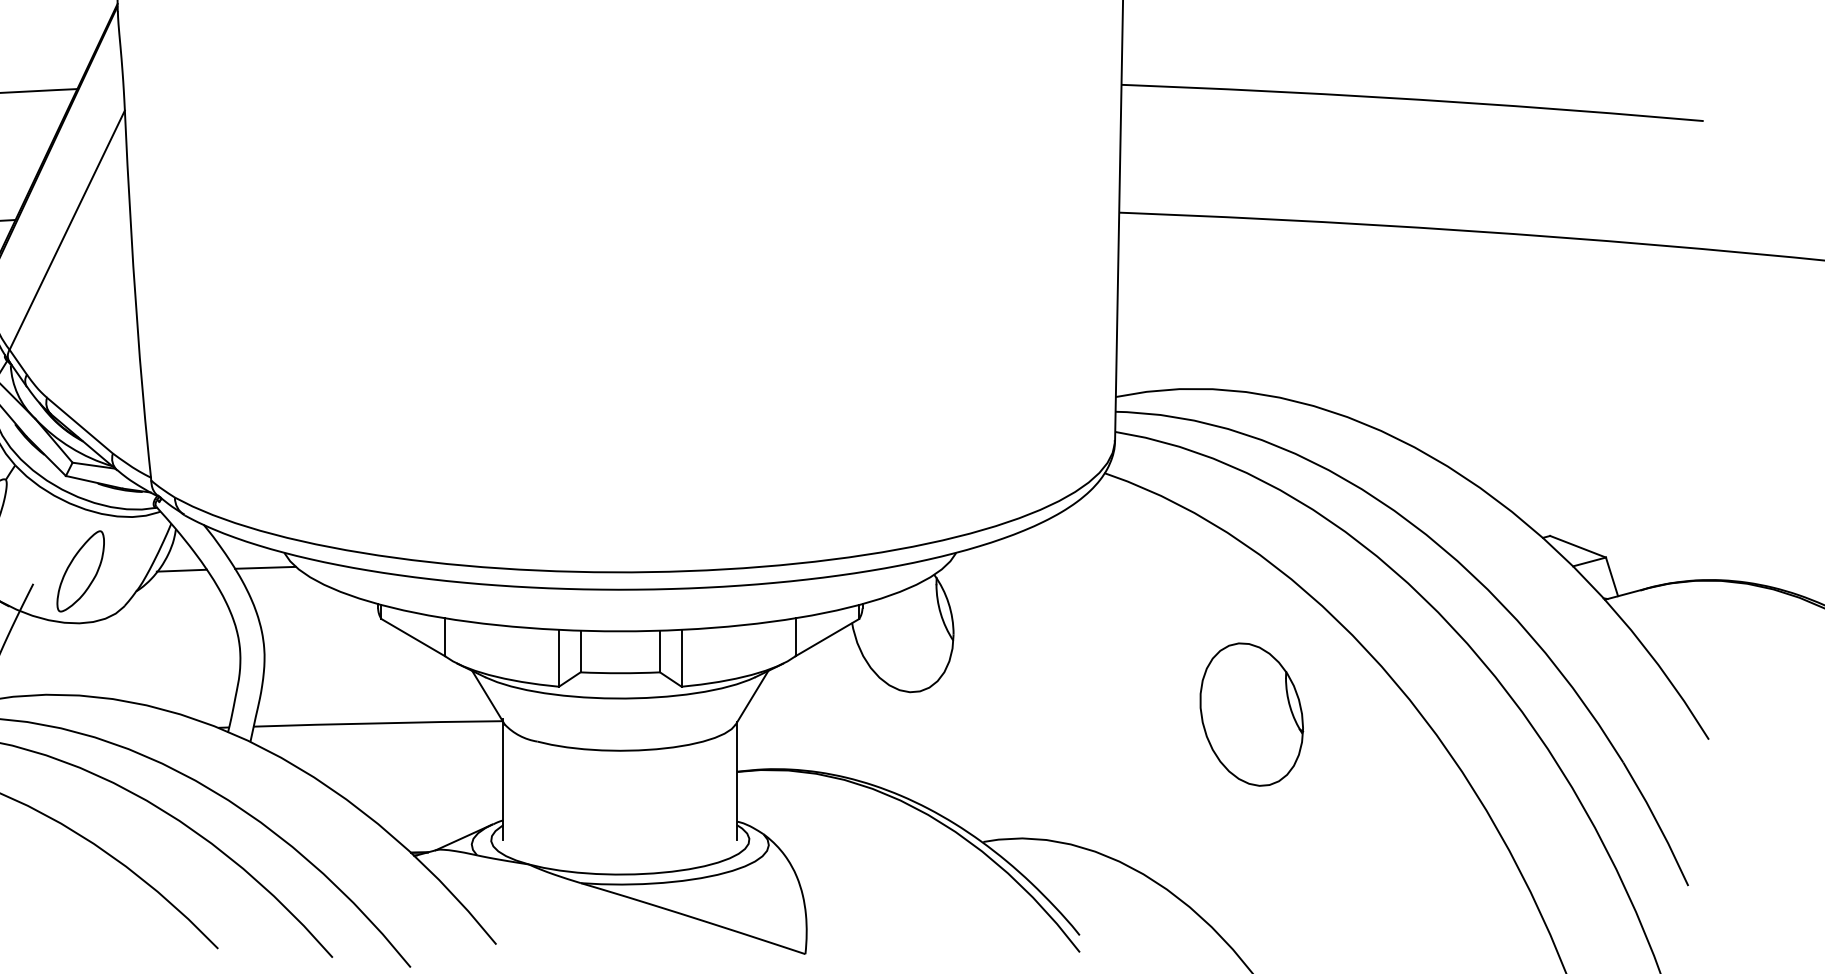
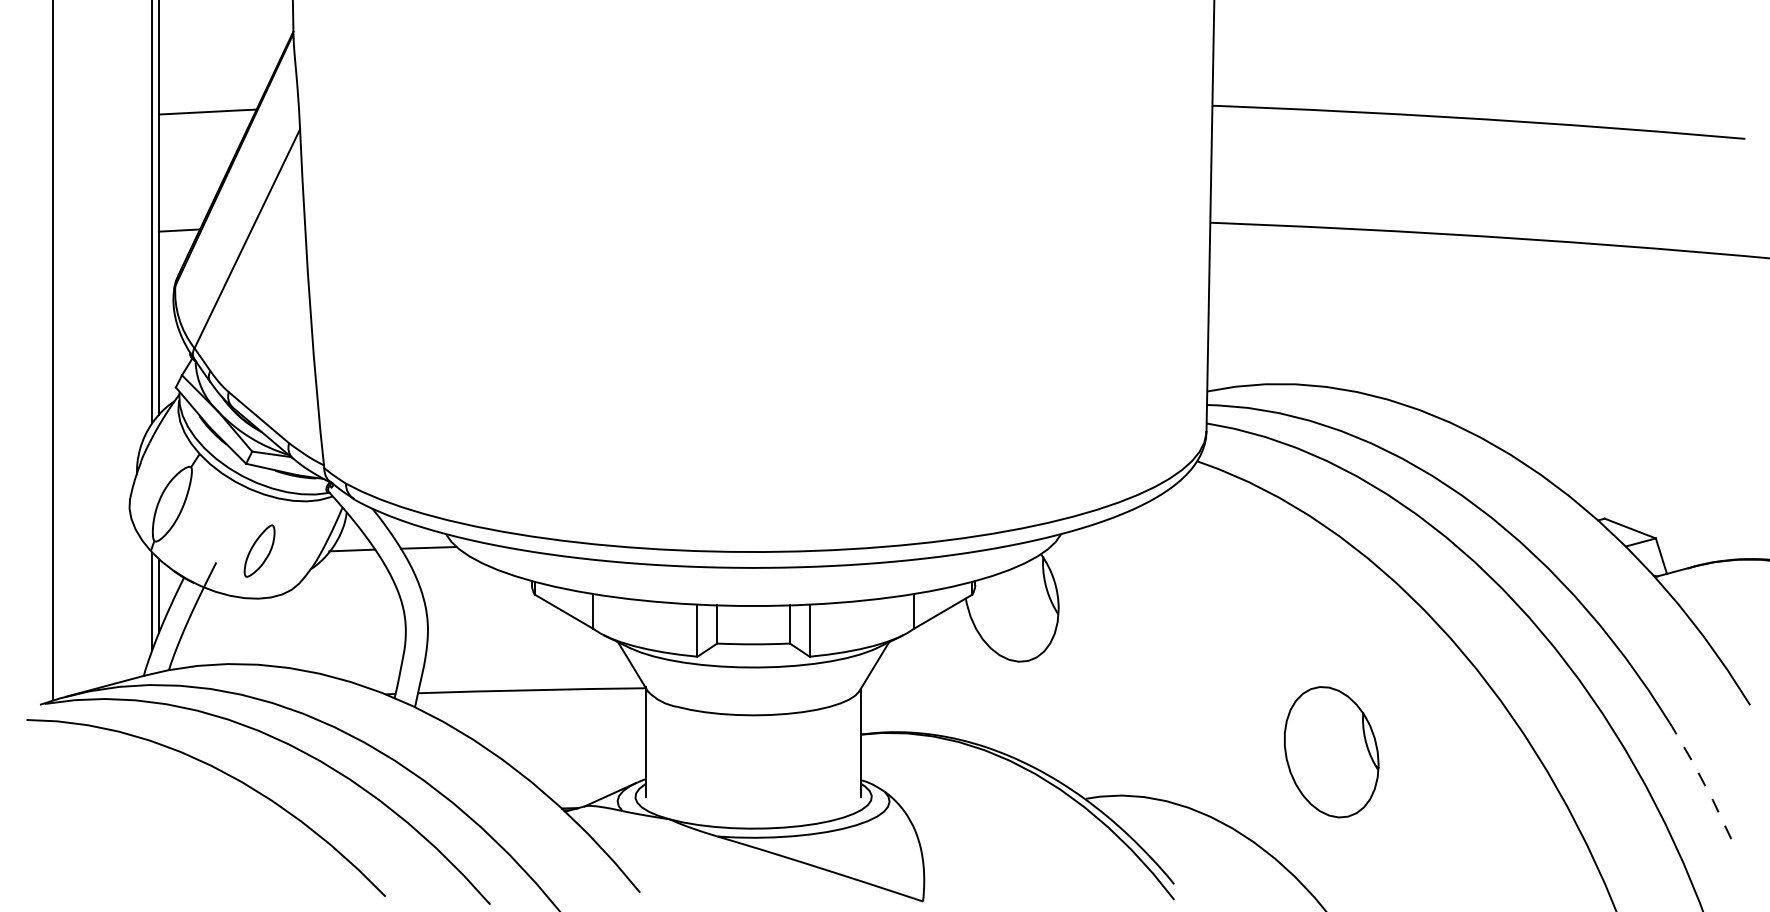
part: (80, 570) -> (259, 550), size x0.7
part: (1251, 714) -> (1331, 752), moved
line: (1657, 823) -> (1703, 781), solid -> dashed

